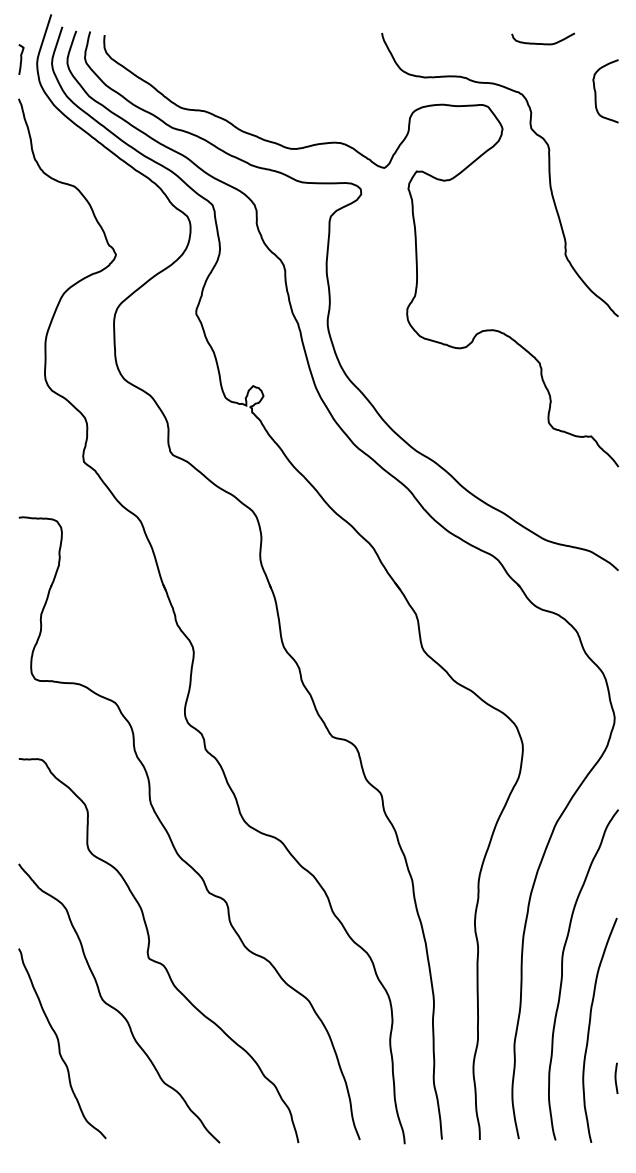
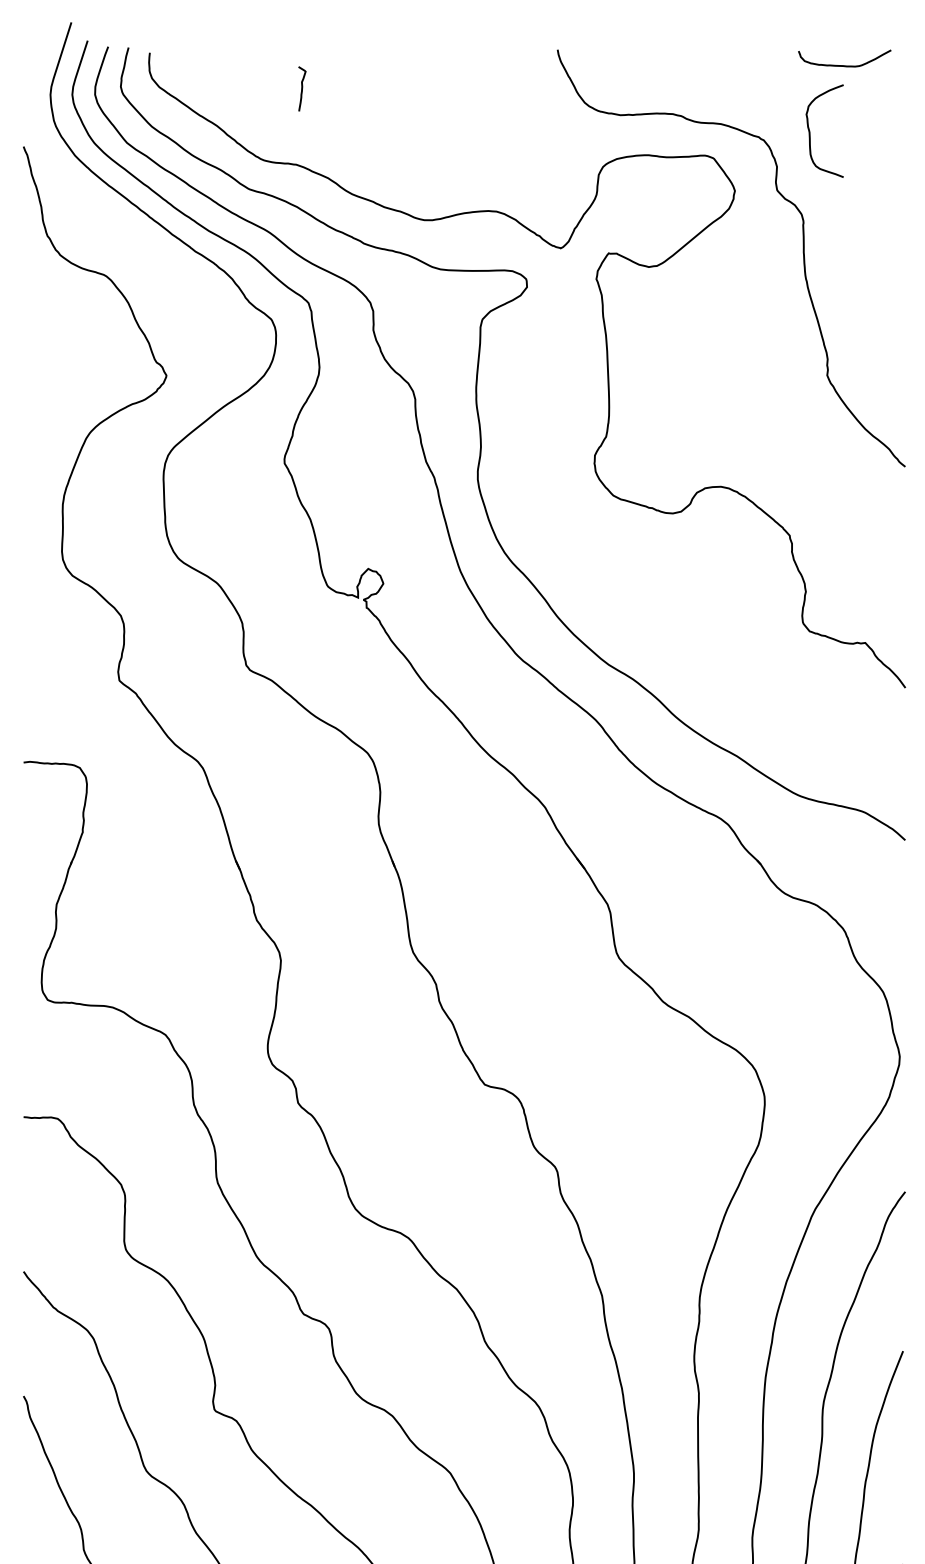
curve: (542, 43) -> (843, 65), moved
curve: (21, 59) -> (302, 88), moved
curve: (596, 91) -> (811, 131), moved

